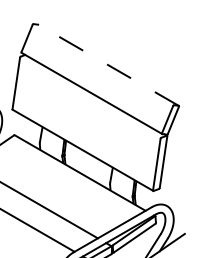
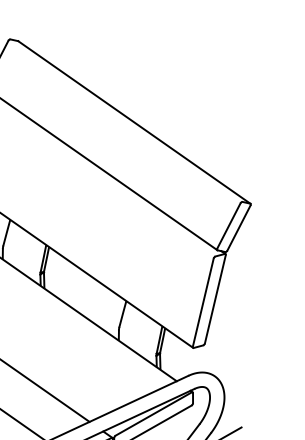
line: (108, 65) -> (134, 122), dashed -> solid

